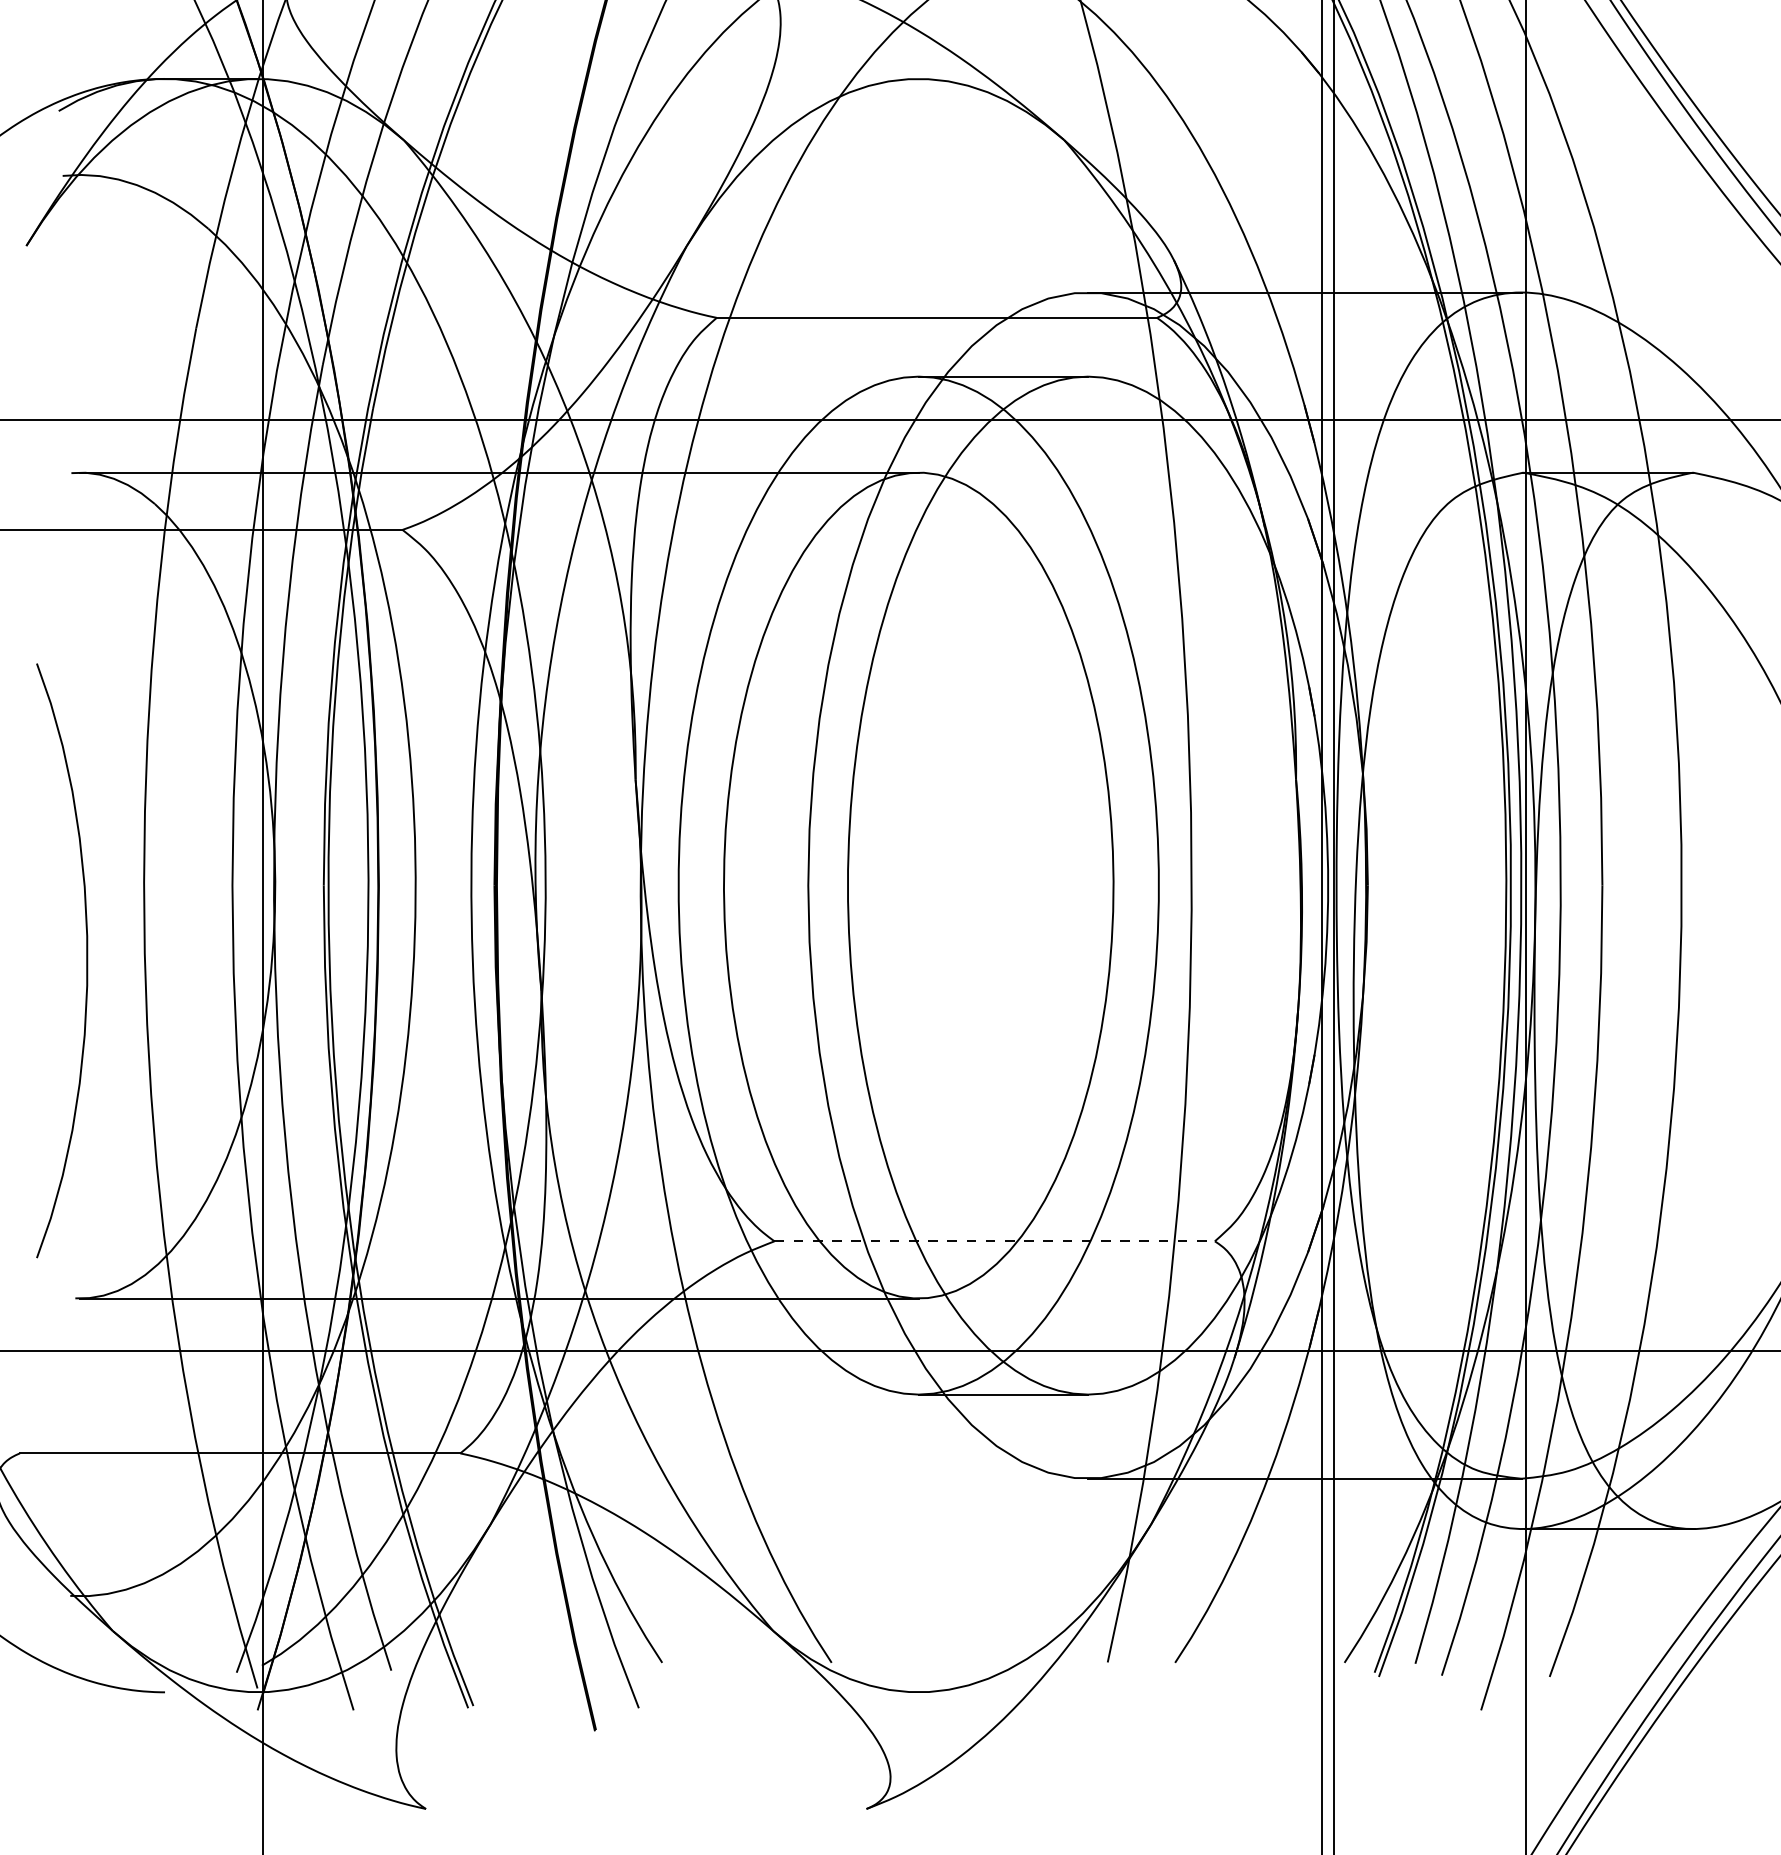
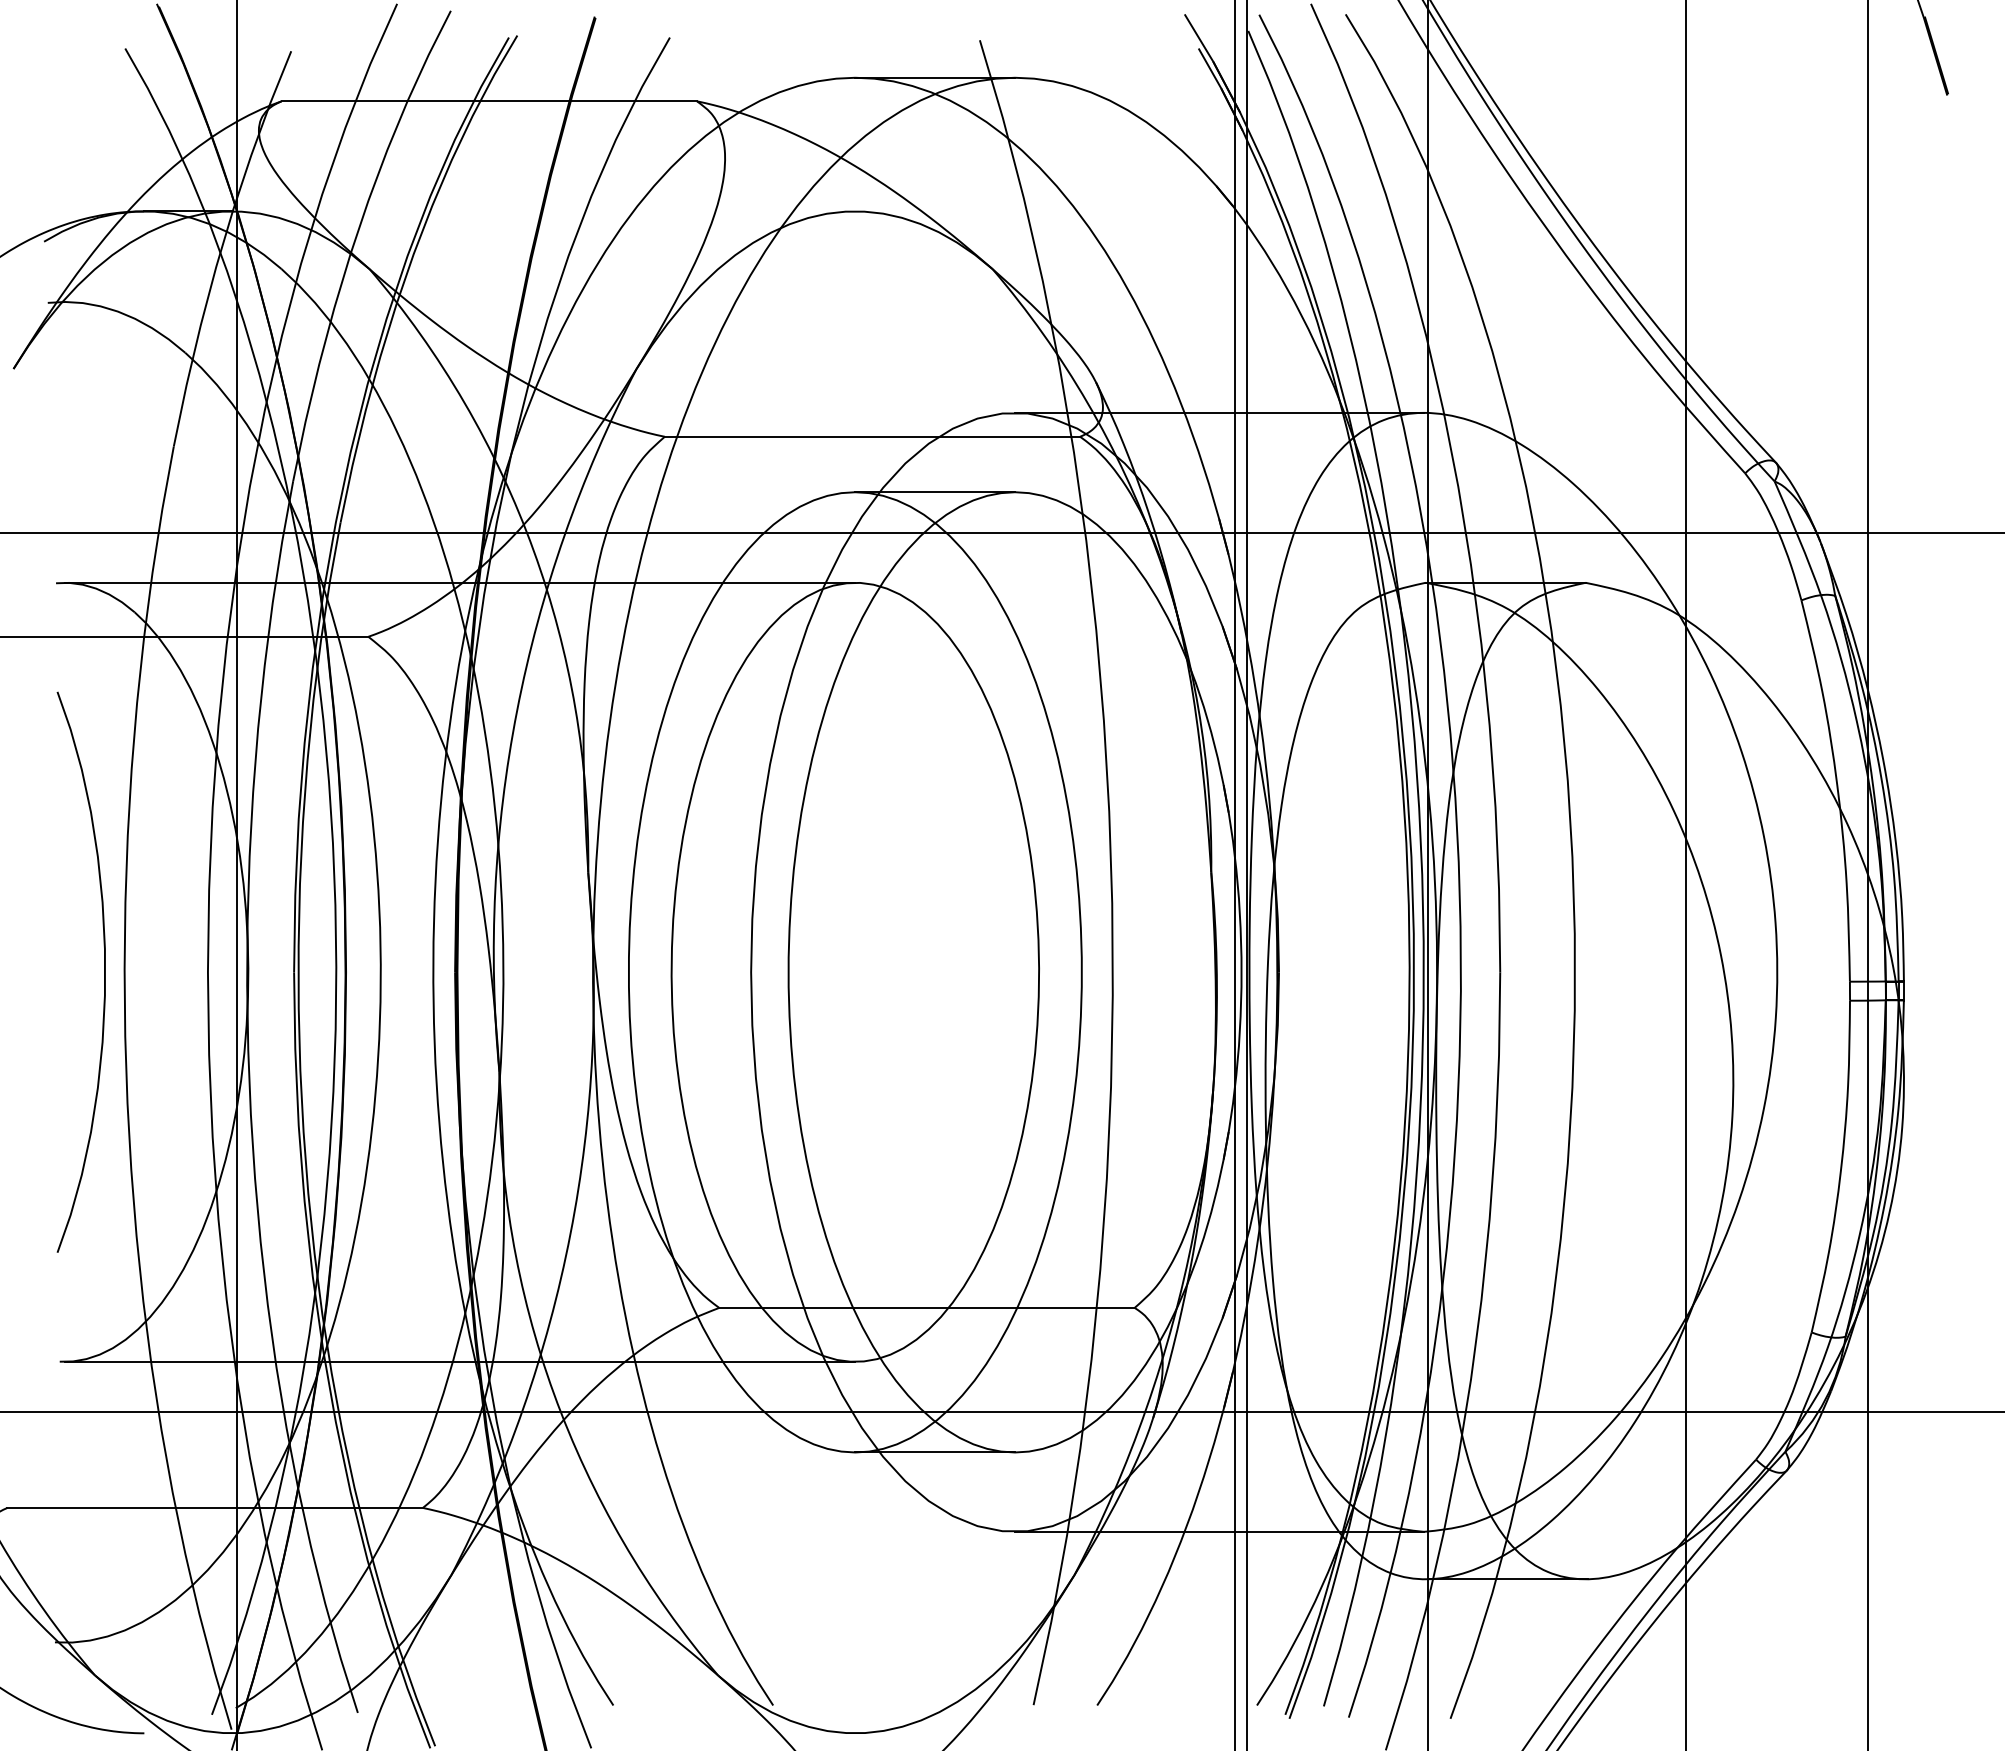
curve: (86, 959) -> (104, 971), moved
line: (994, 1240) -> (926, 1307), dashed -> solid

